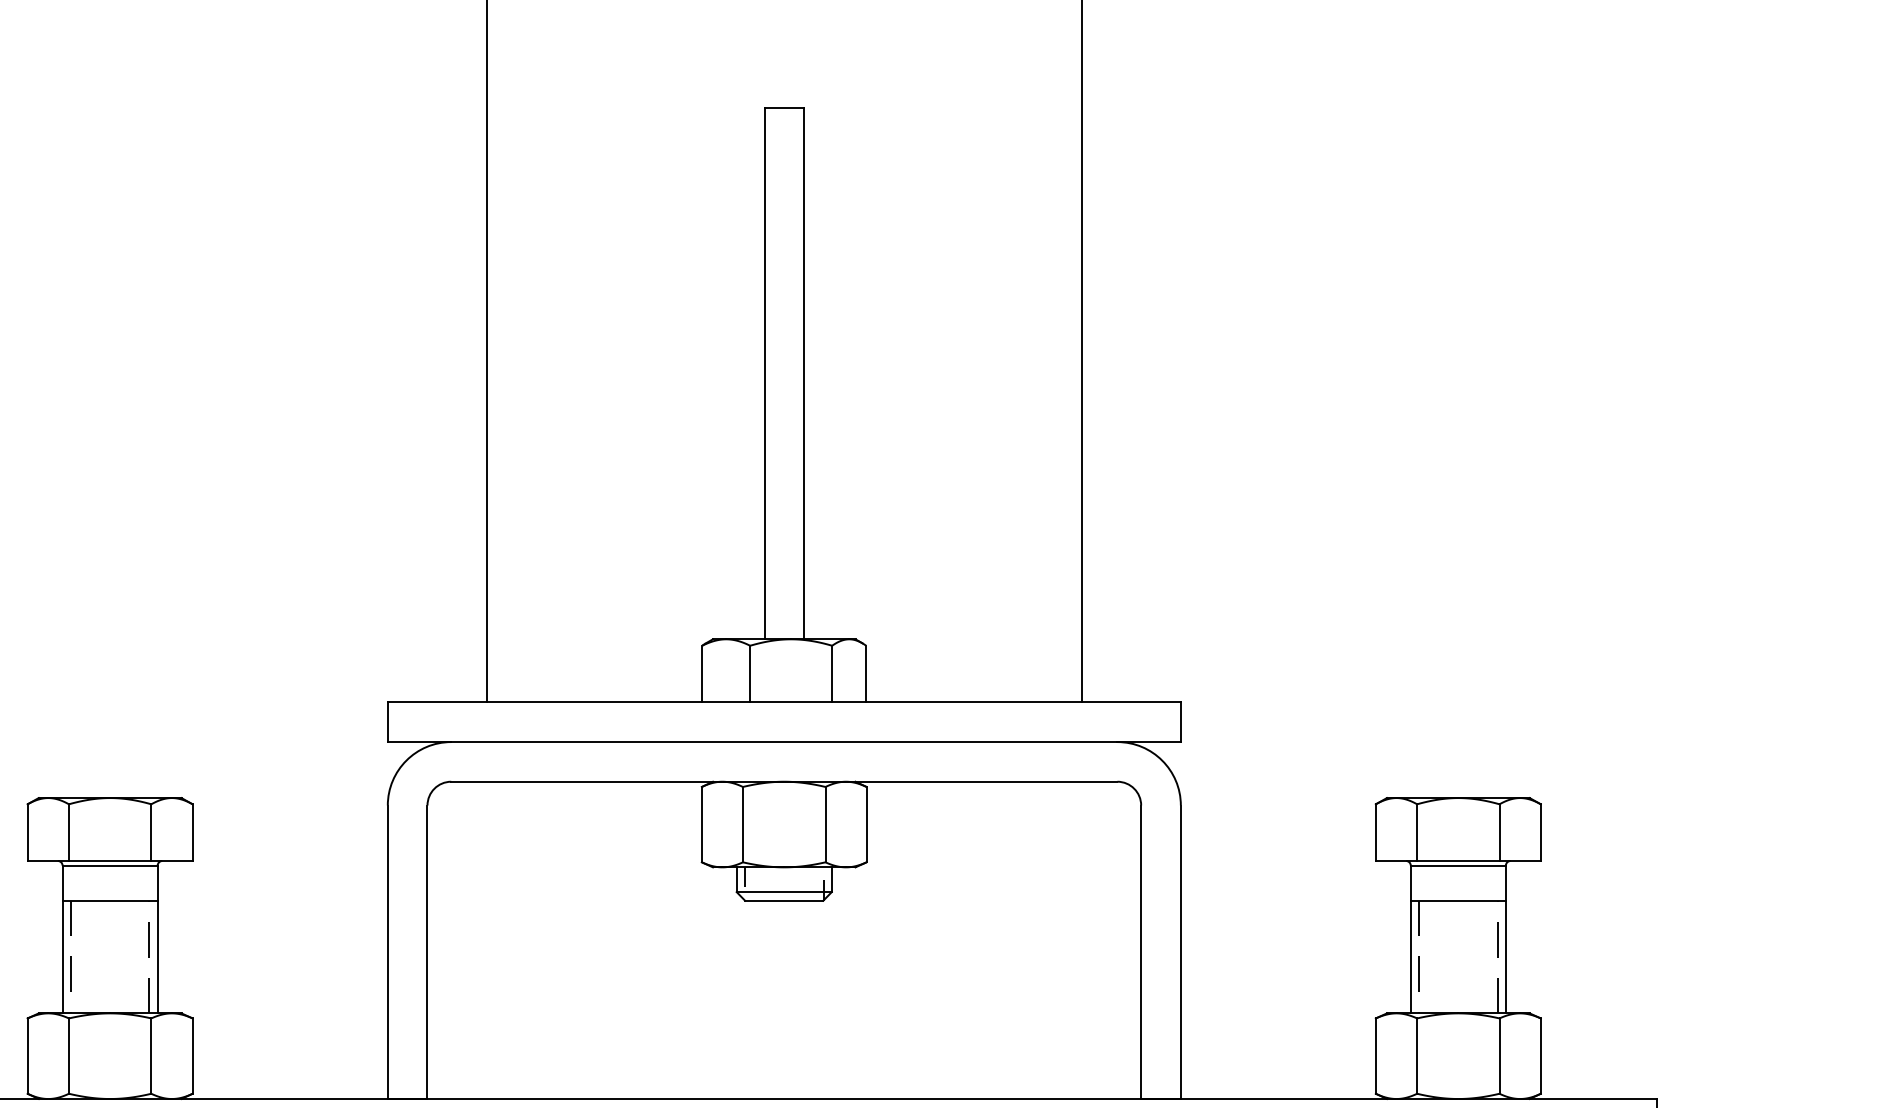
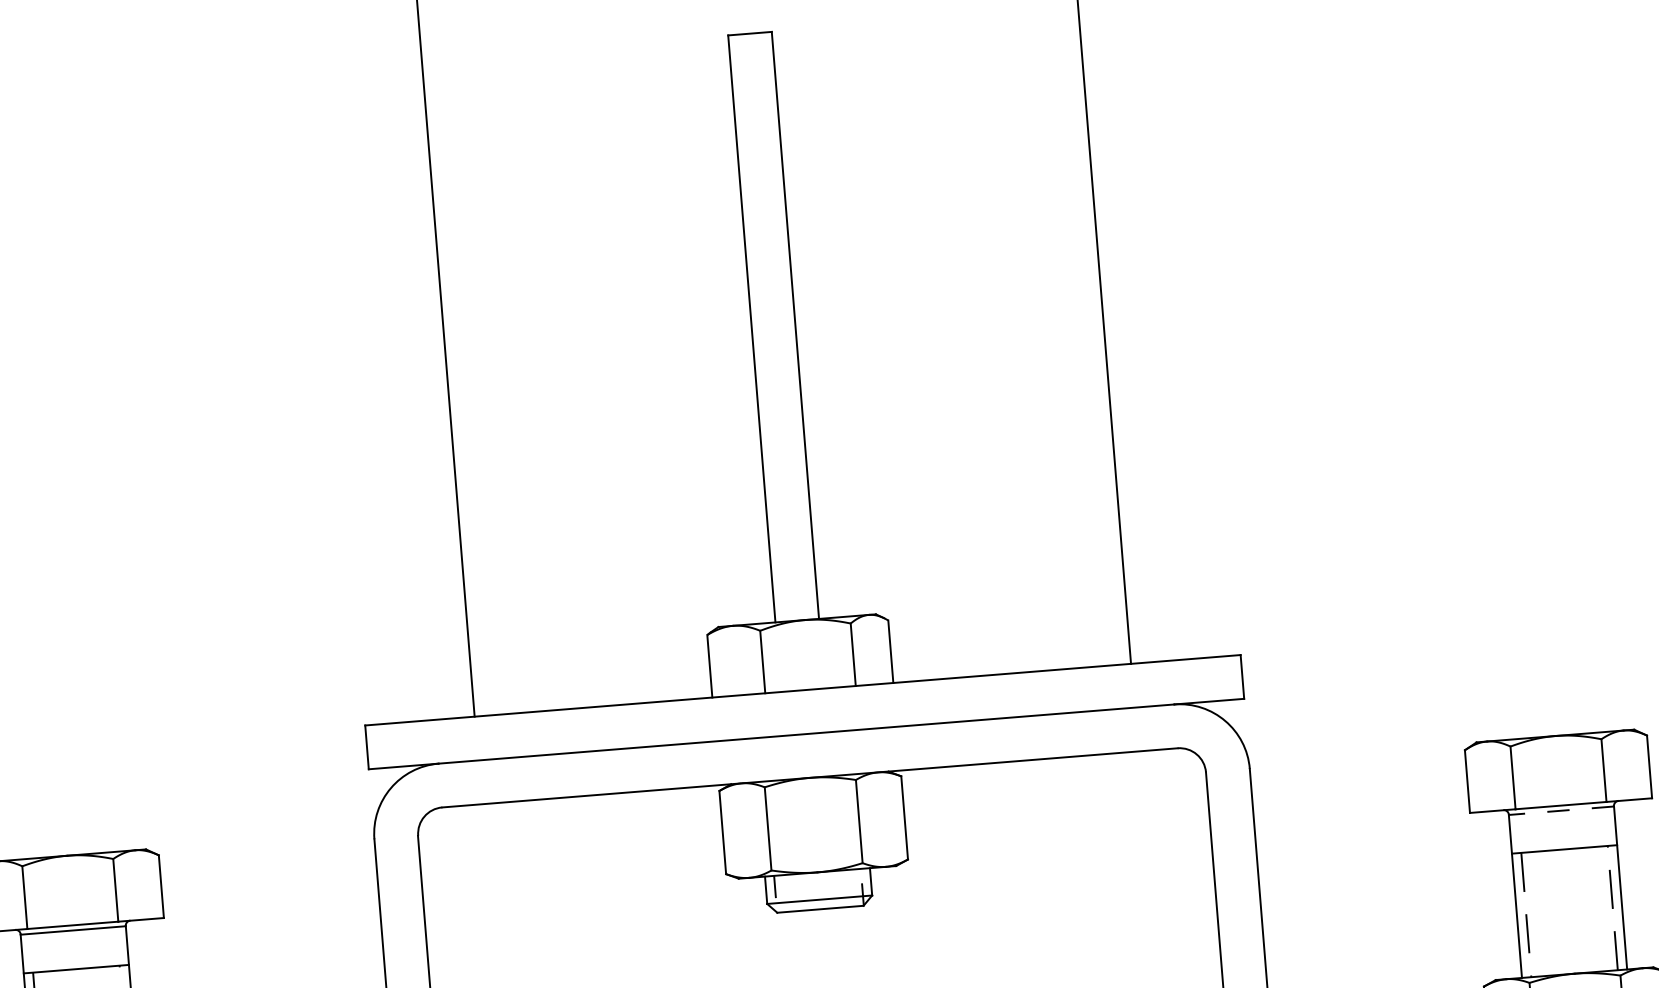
line: (1458, 865) -> (1561, 810), solid -> dashed

